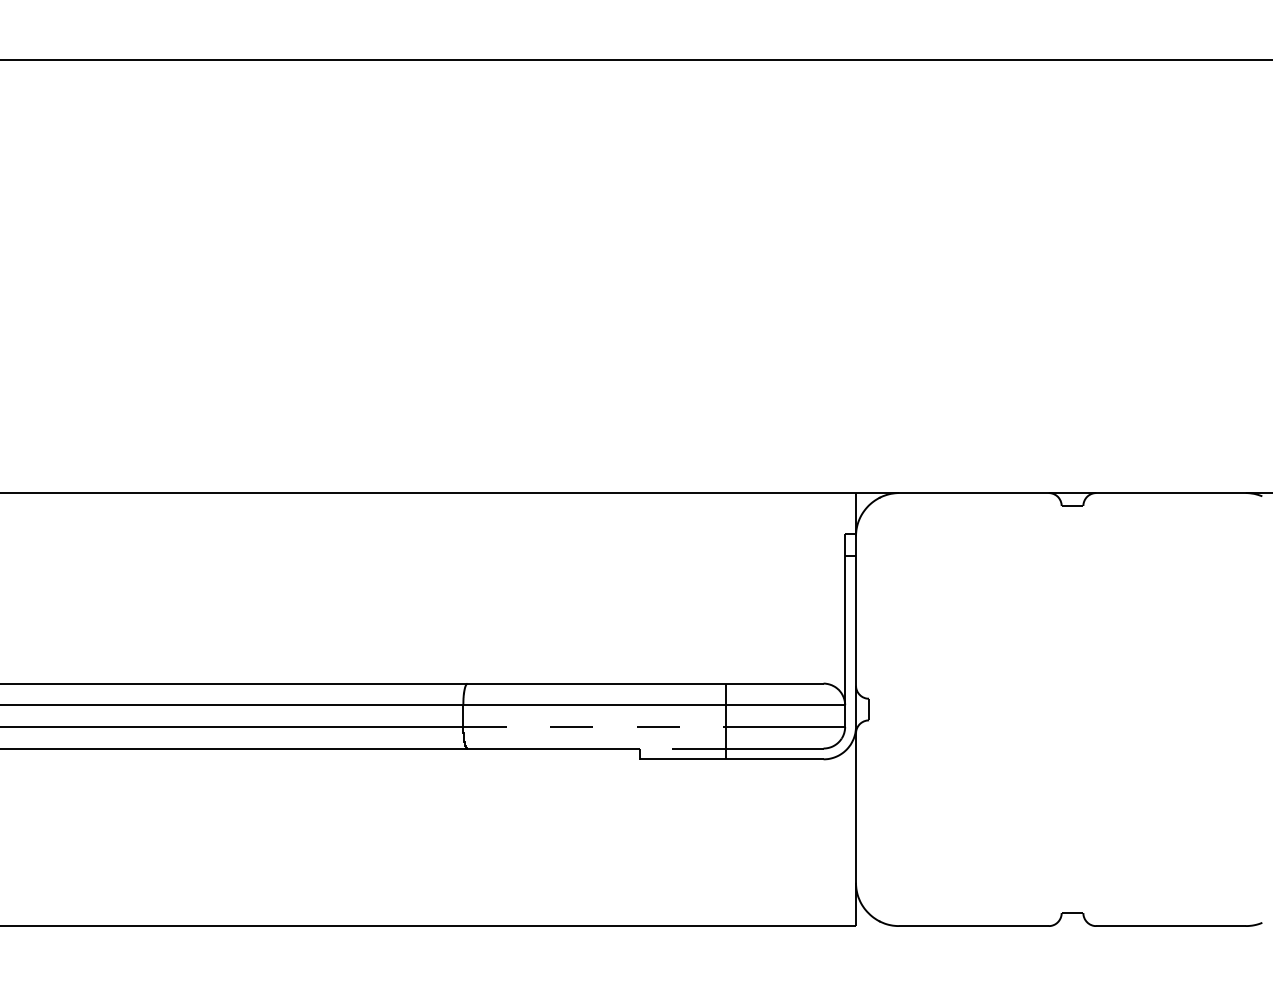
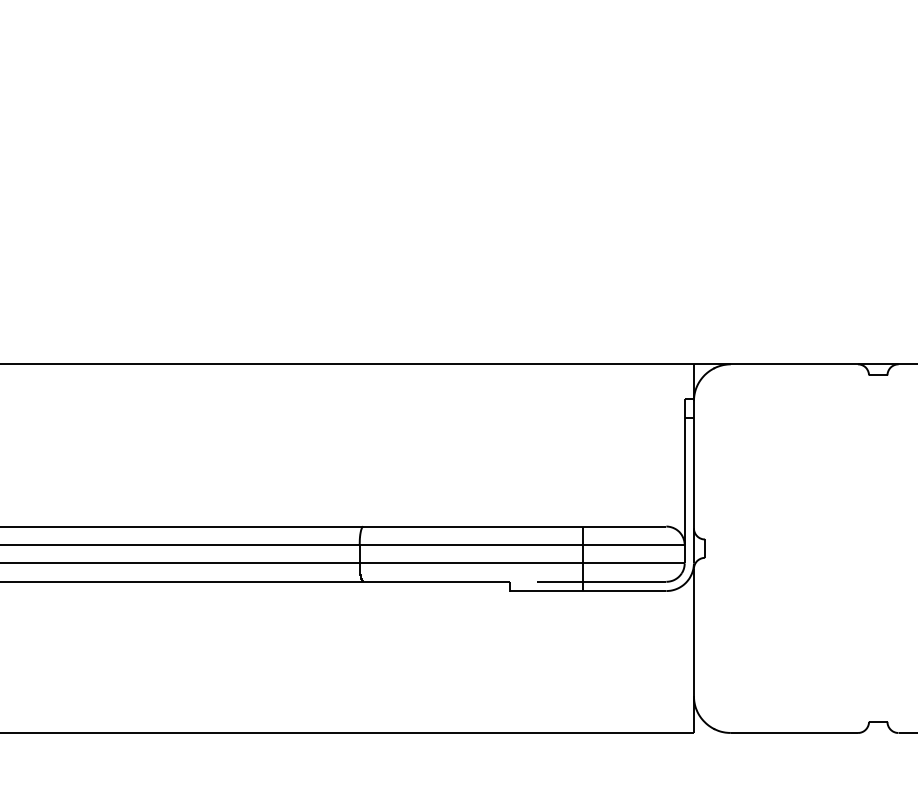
line: (595, 726) -> (472, 563), dashed -> solid

